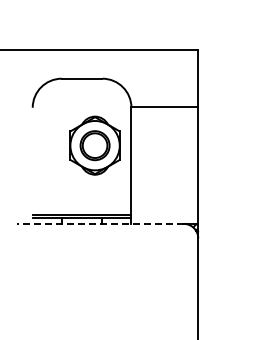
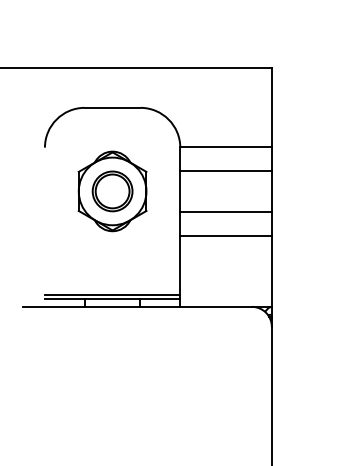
line: (164, 124) -> (225, 170), added
part: (94, 145) -> (111, 191), moved
line: (164, 154) -> (225, 211), added
line: (164, 172) -> (225, 236), added
line: (100, 223) -> (137, 306), dashed -> solid

